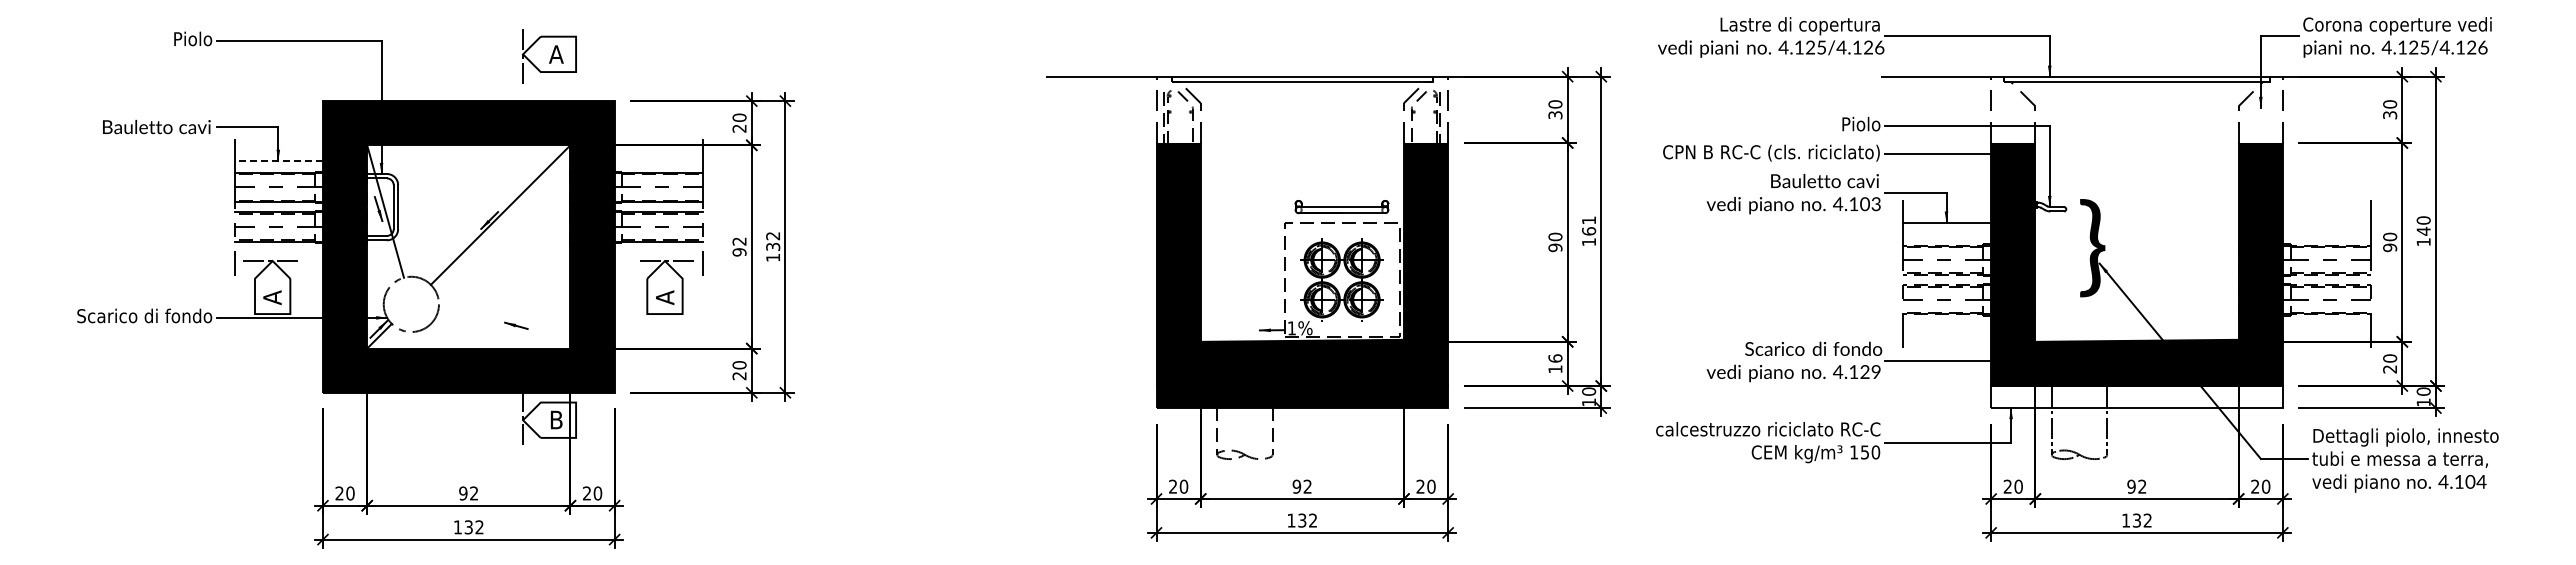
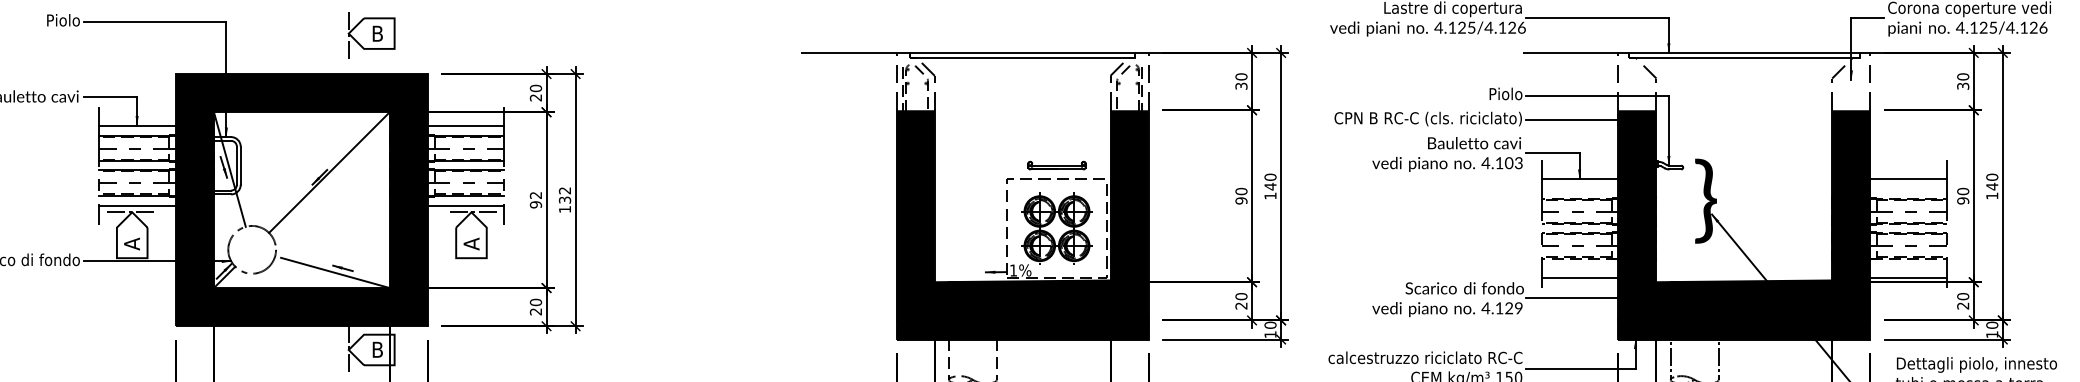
text: (556, 54) -> (377, 33), A -> B
line: (278, 160) -> (137, 125), dashed -> solid
line: (658, 160) -> (465, 125), added
part: (1342, 206) -> (1057, 165), size x0.71
line: (2326, 222) -> (1908, 179), added
text: (1589, 225) -> (1270, 181), 161 -> 140
line: (278, 253) -> (137, 205), added
line: (658, 253) -> (465, 205), added
line: (507, 330) -> (335, 272), added
line: (1946, 337) -> (1579, 278), added
line: (2326, 337) -> (1908, 278), added
text: (1555, 363) -> (1241, 300), 16 -> 20
fill: (2136, 397) -> (1743, 330), added

